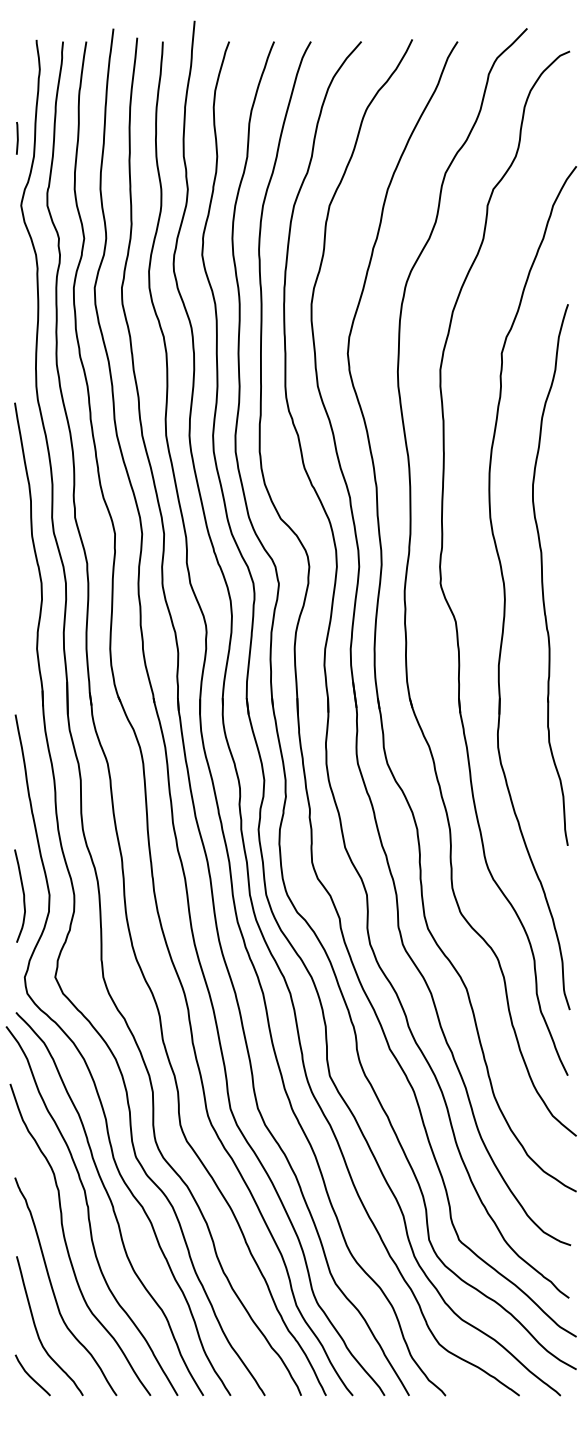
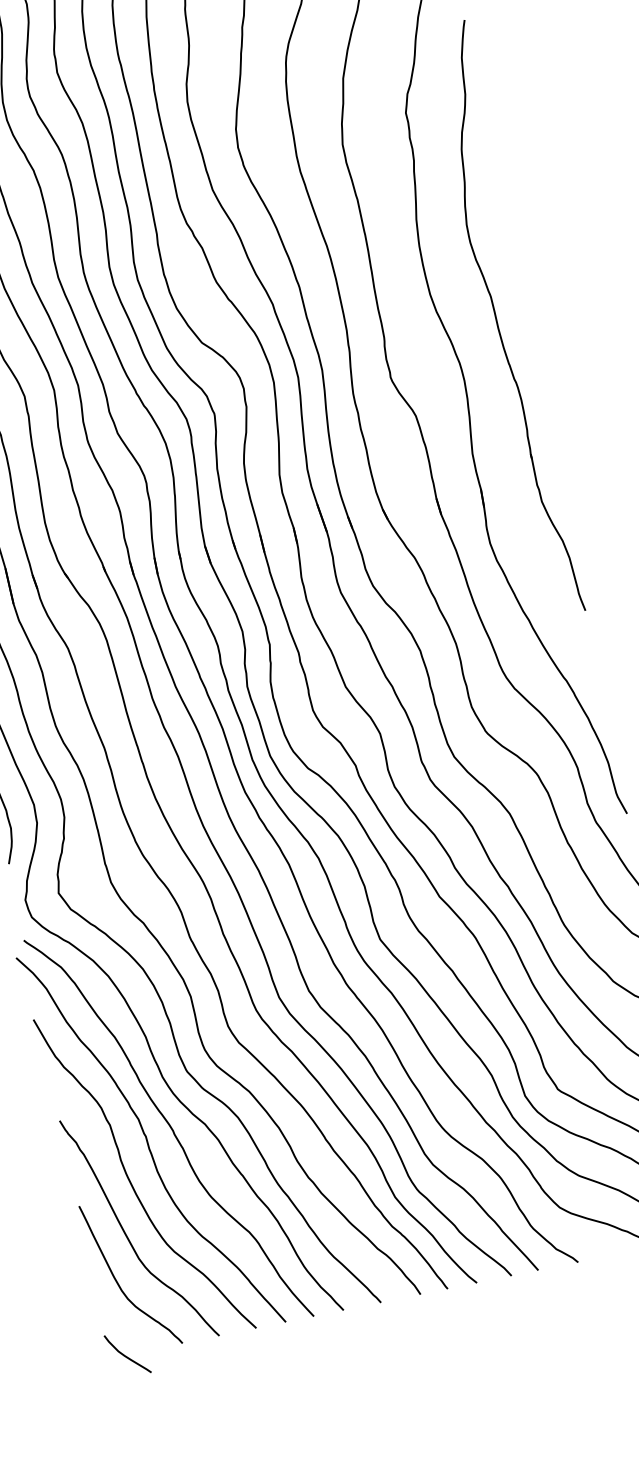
part: (542, 574) -> (497, 320), moved
curve: (31, 1376) -> (126, 1355), moved

